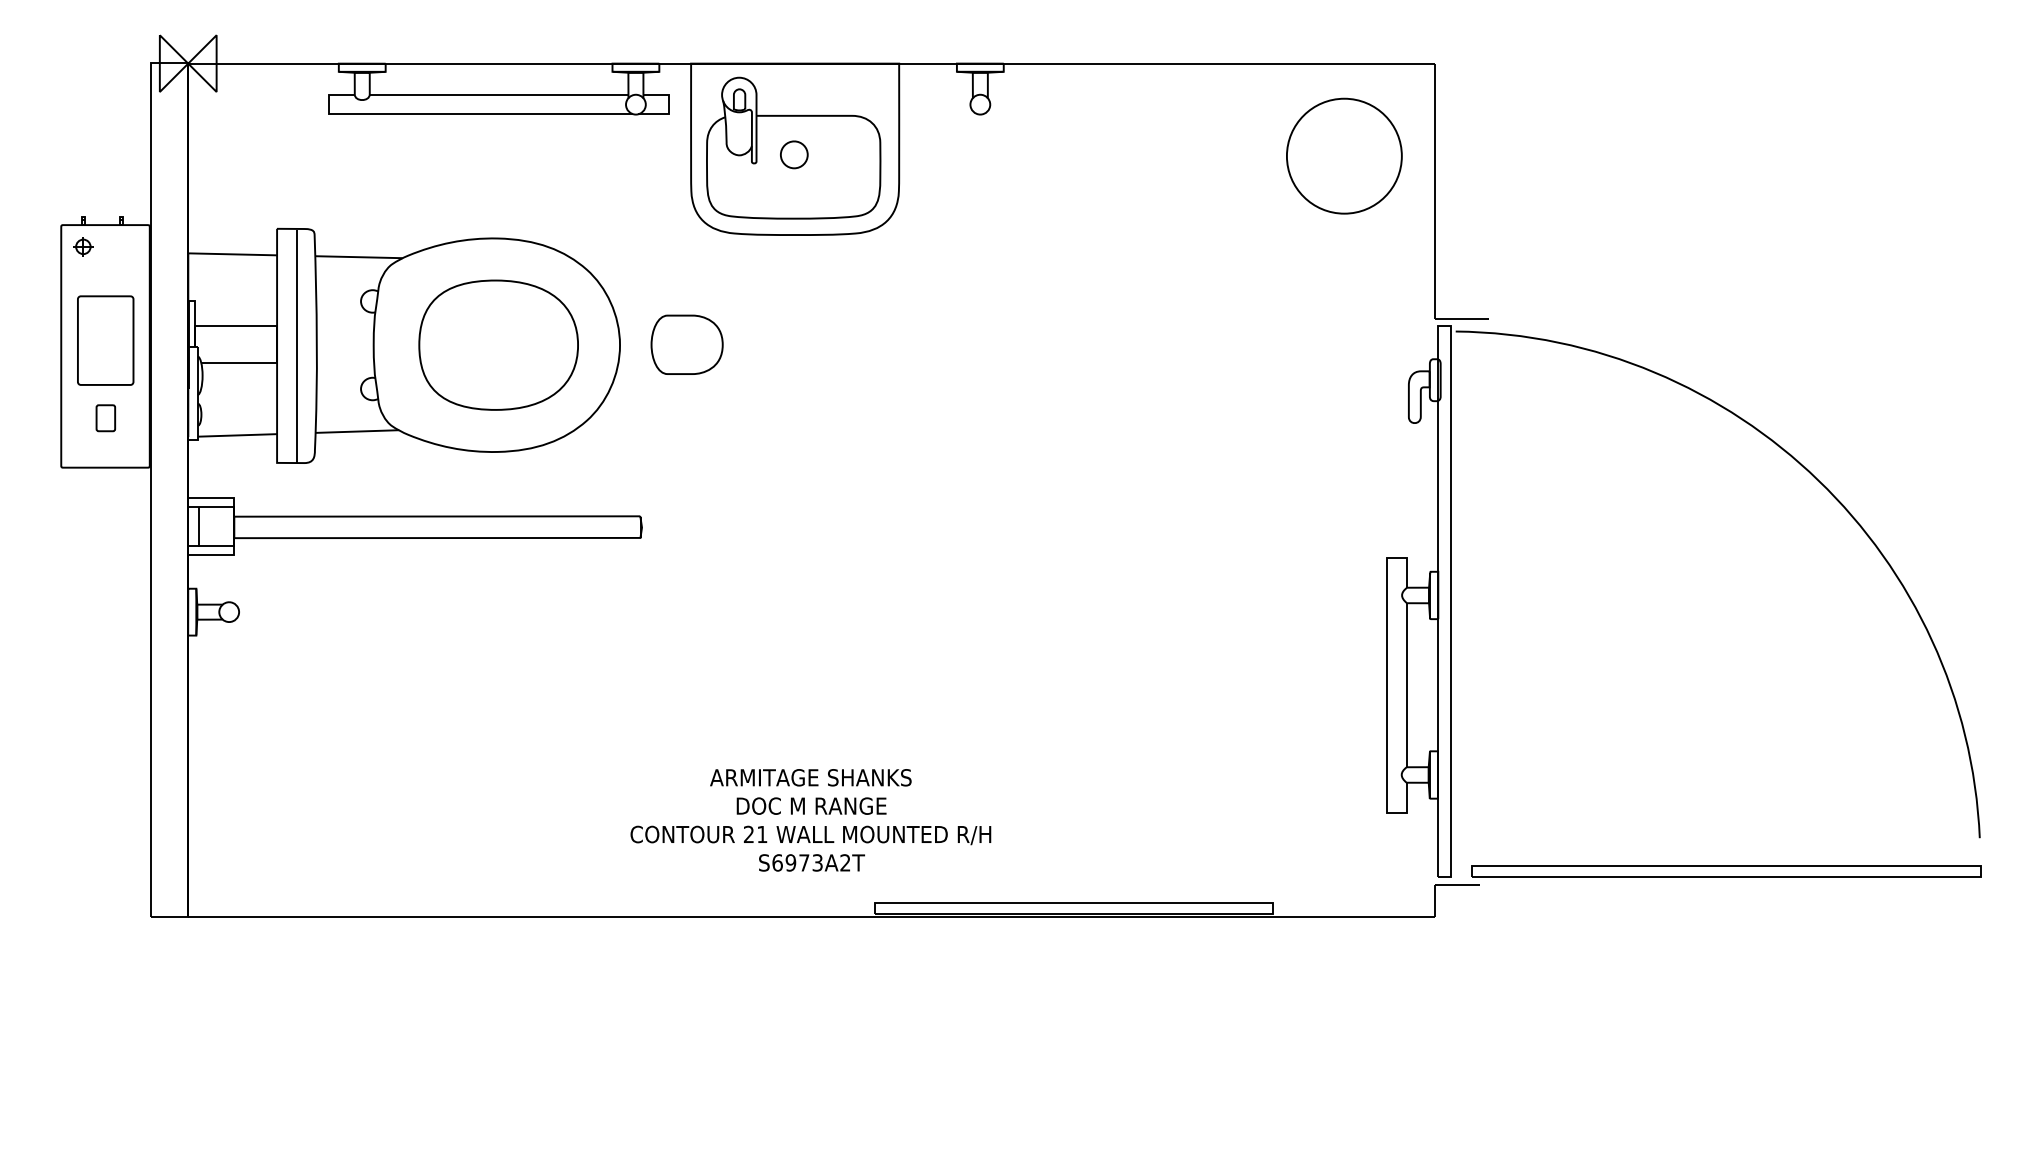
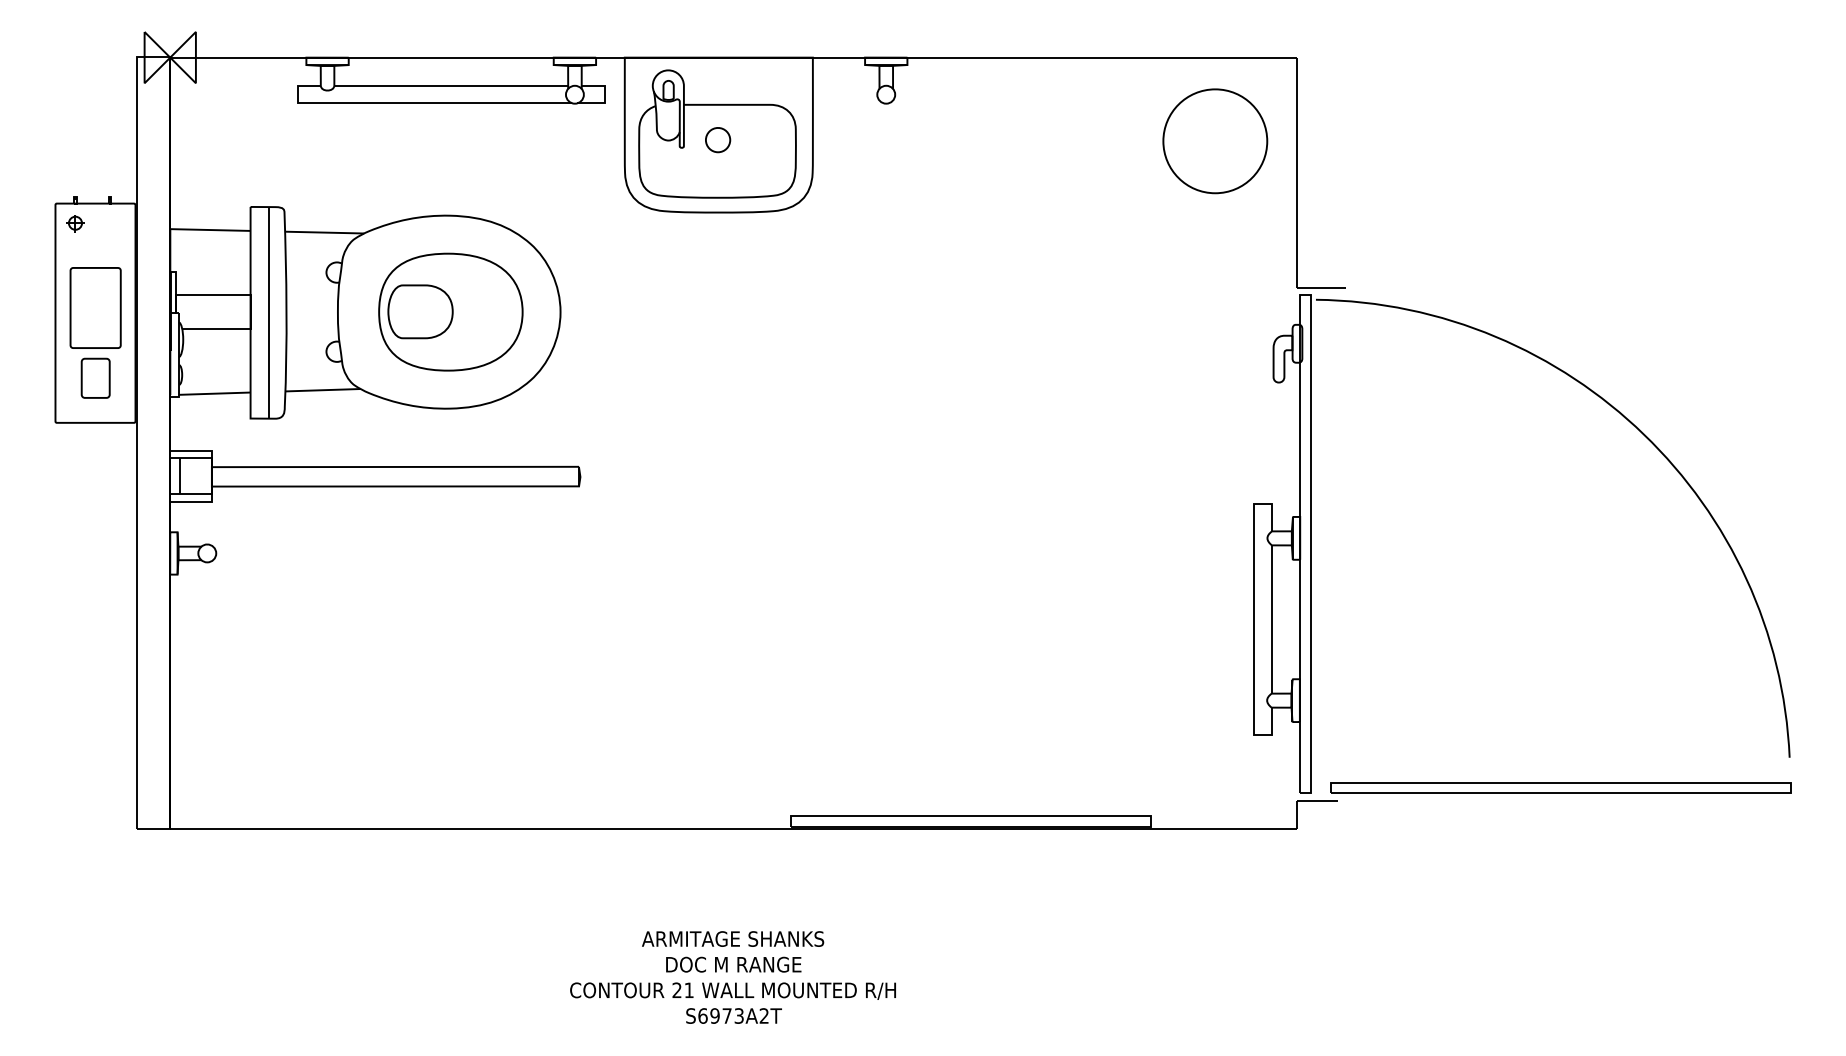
part: (686, 344) -> (419, 311), moved
part: (105, 417) -> (95, 377), size x1.67
text: (810, 820) -> (732, 977), moved

